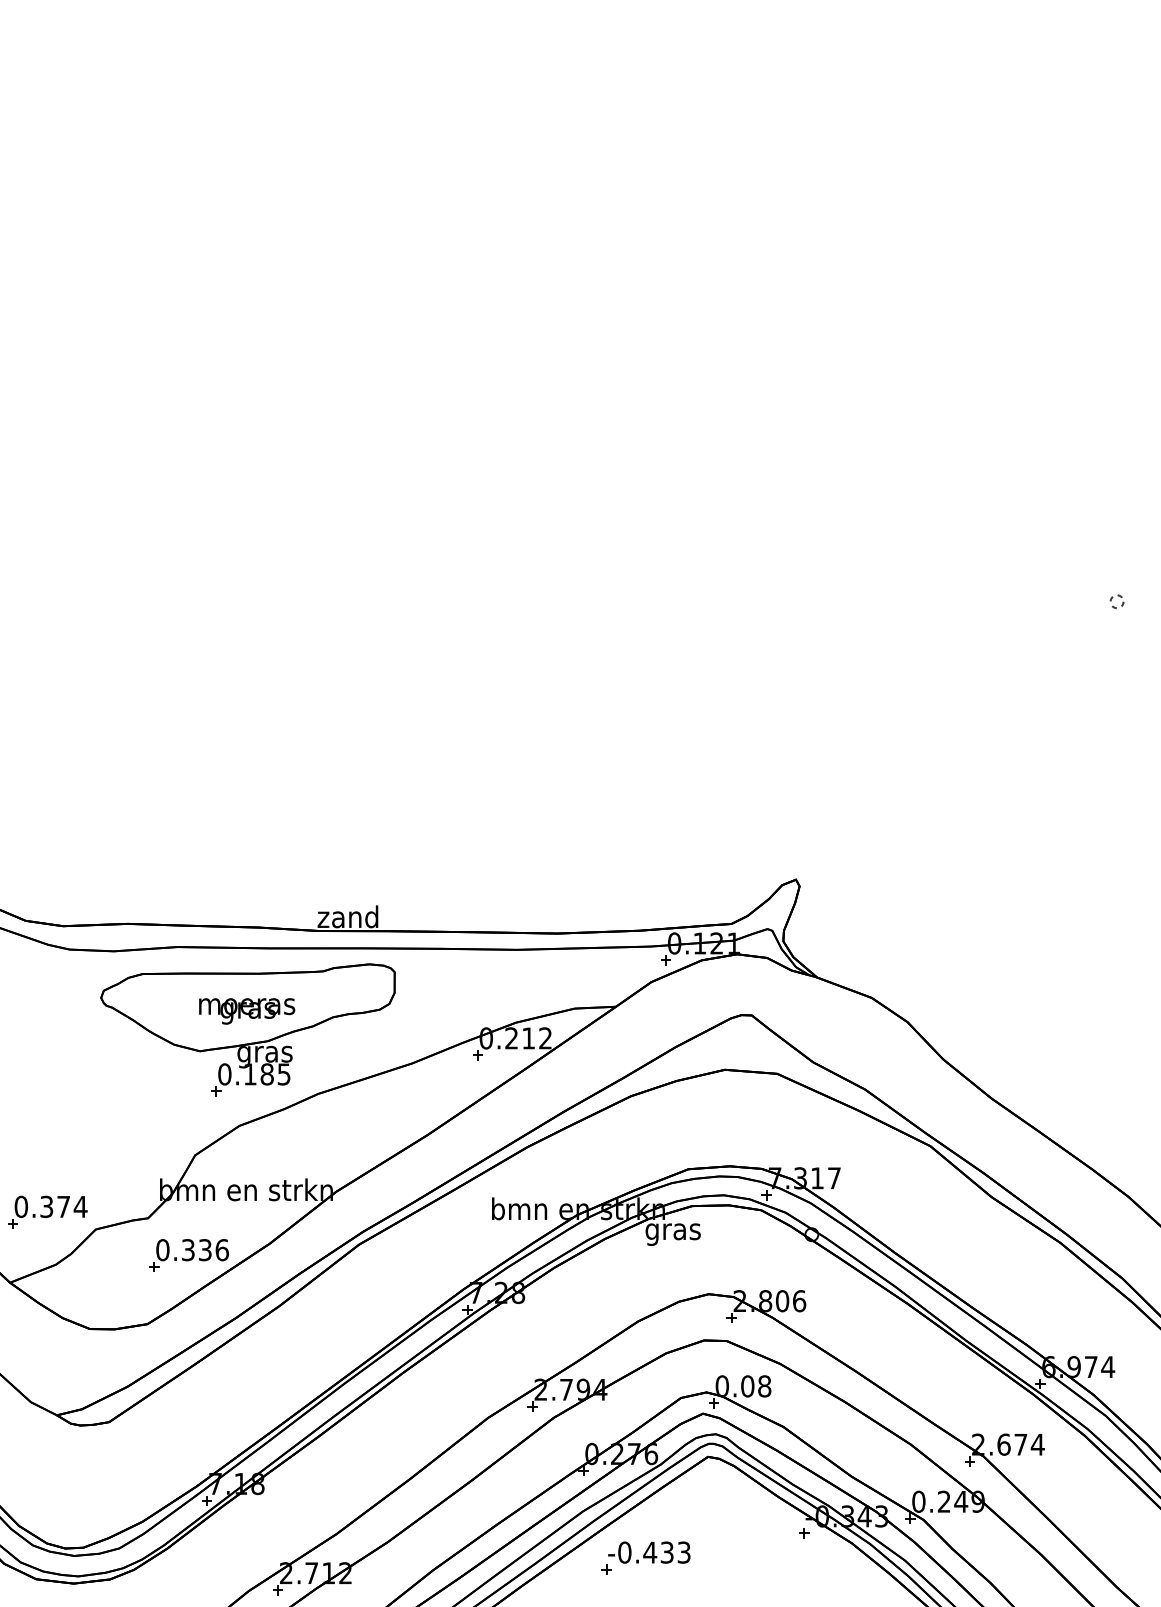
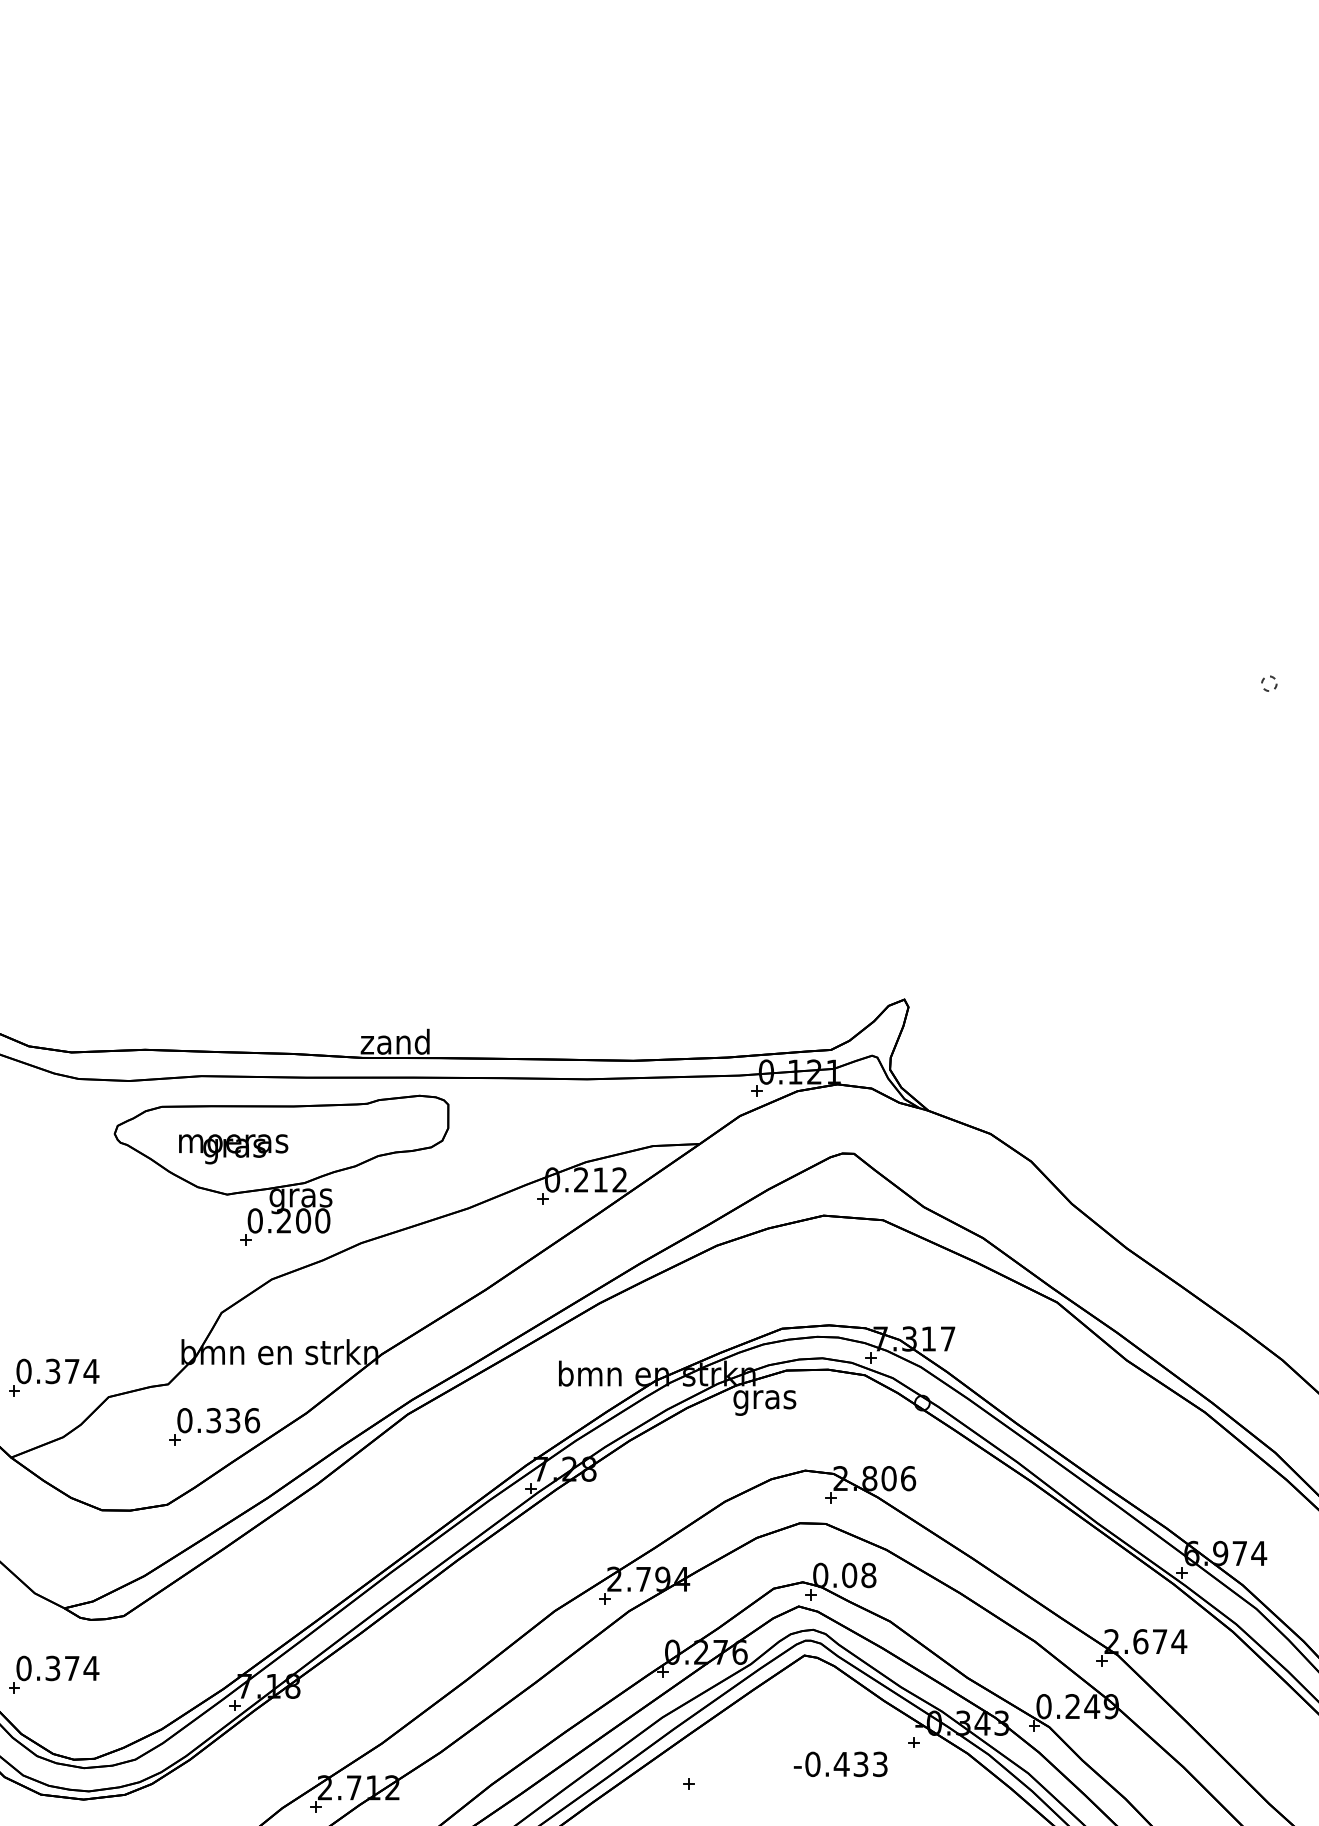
text: (247, 1011) -> (233, 1149), moved
text: (267, 1074) -> (303, 1220), 0.185 -> 0.200
part: (48, 1473) -> (54, 1674), added
text: (649, 1552) -> (840, 1764), moved

